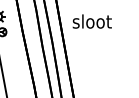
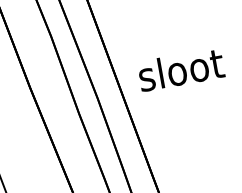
text: (91, 21) -> (179, 69), moved

